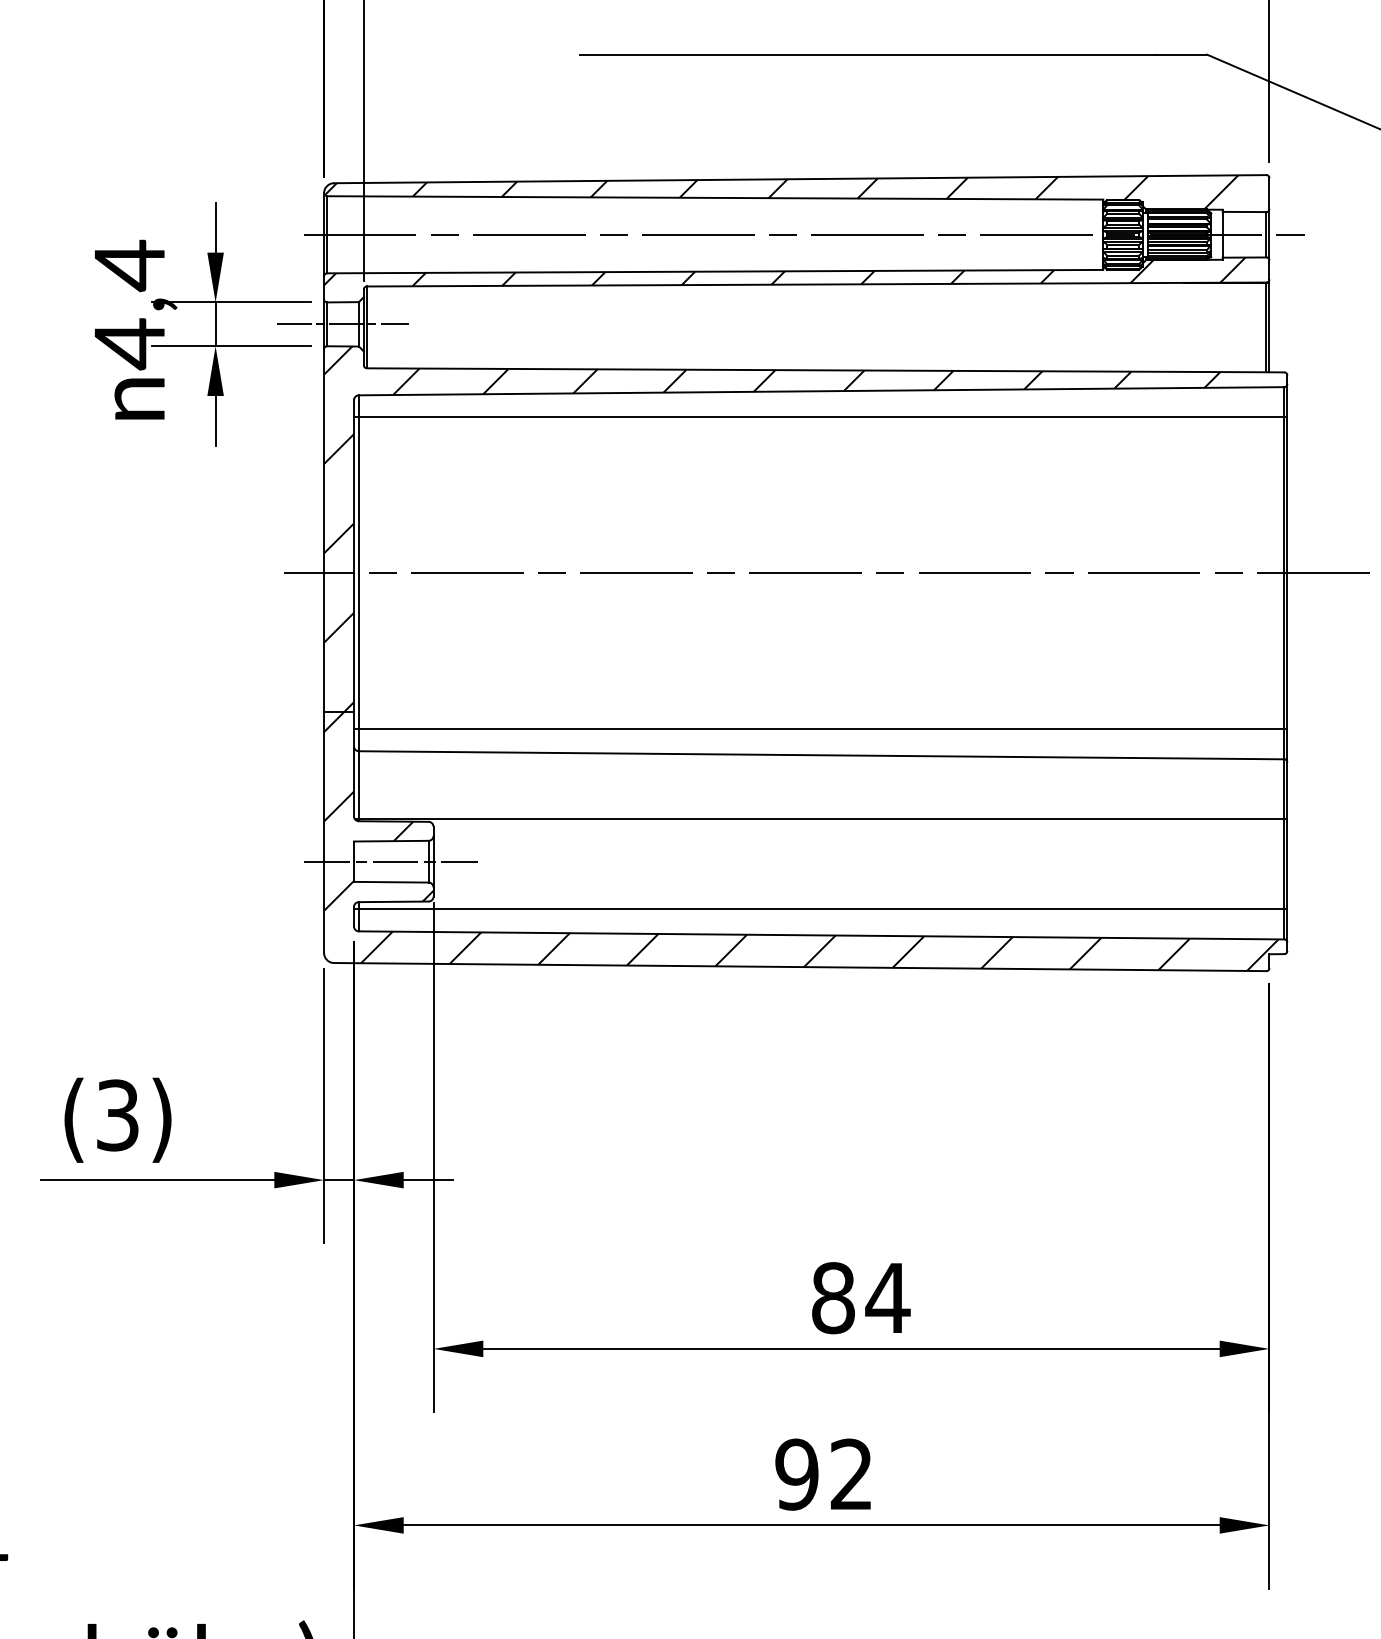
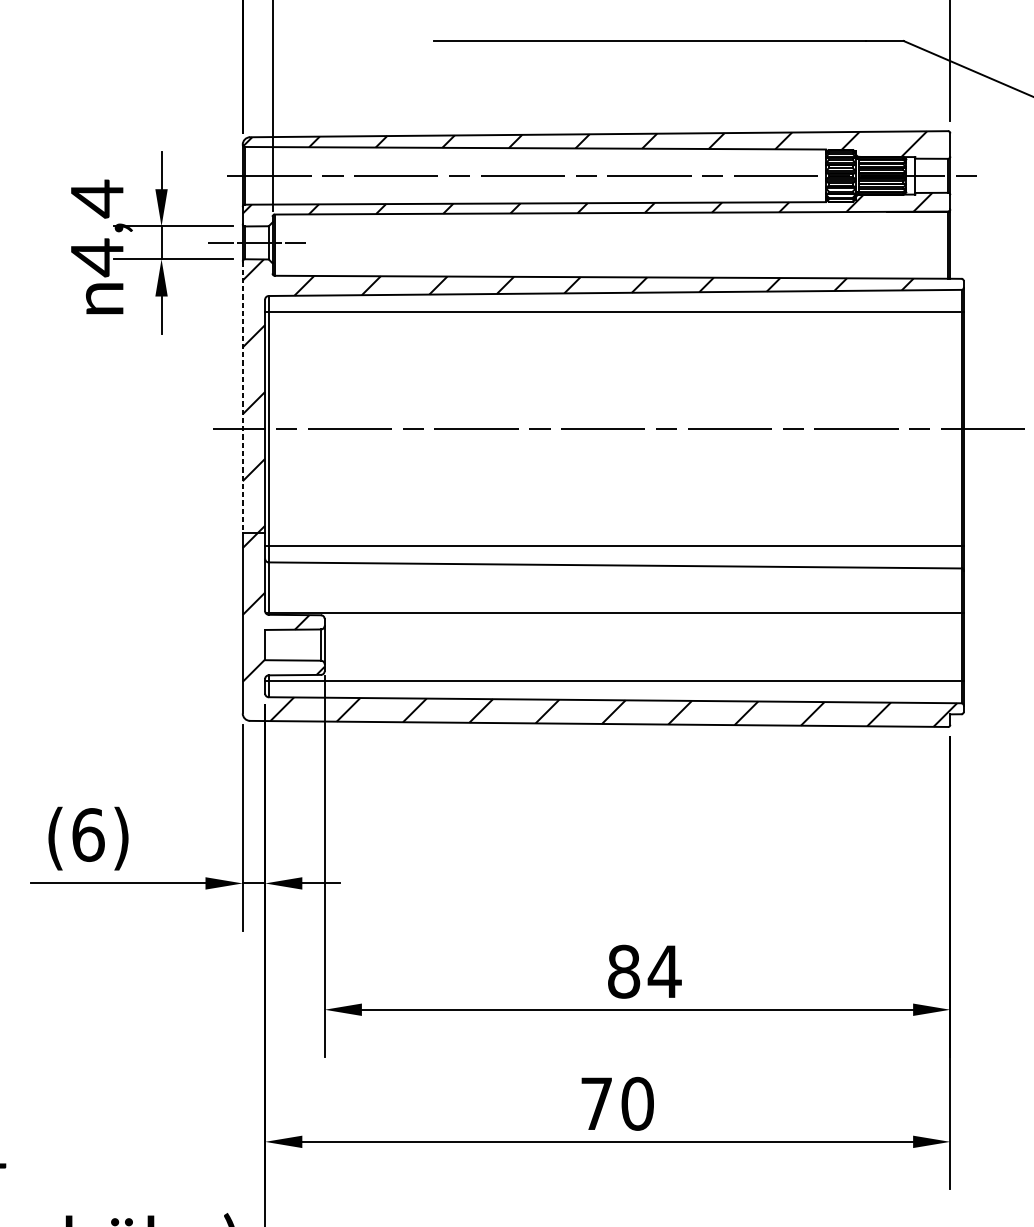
line: (324, 531) -> (243, 397), solid -> dashed
line: (391, 861) -> (293, 644), removed
text: (117, 1115) -> (88, 835), (3) -> (6)
text: (824, 1474) -> (617, 1103), 92 -> 70

